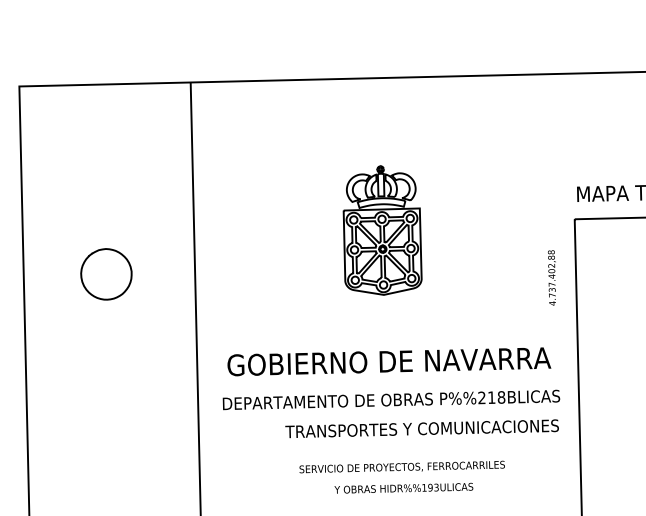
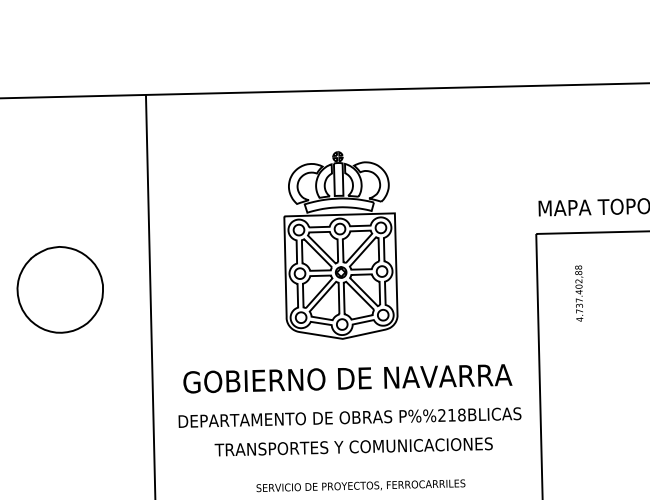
part: (382, 230) -> (340, 245), size x1.43
part: (106, 274) -> (60, 290), size x1.67
text: (551, 277) -> (578, 293), moved
text: (421, 428) -> (353, 446), moved

